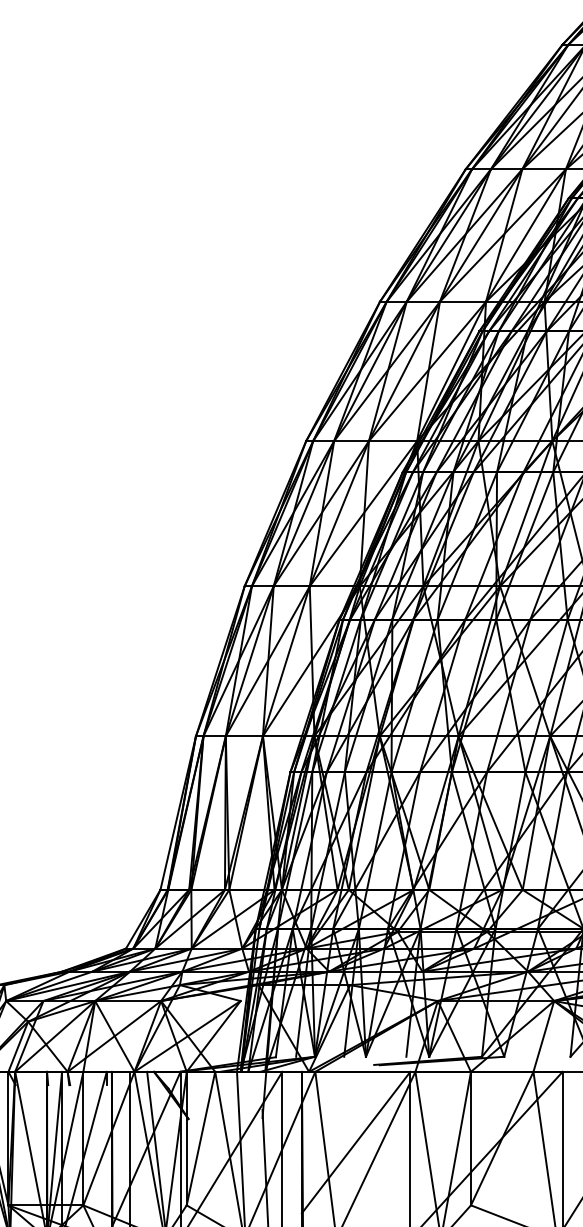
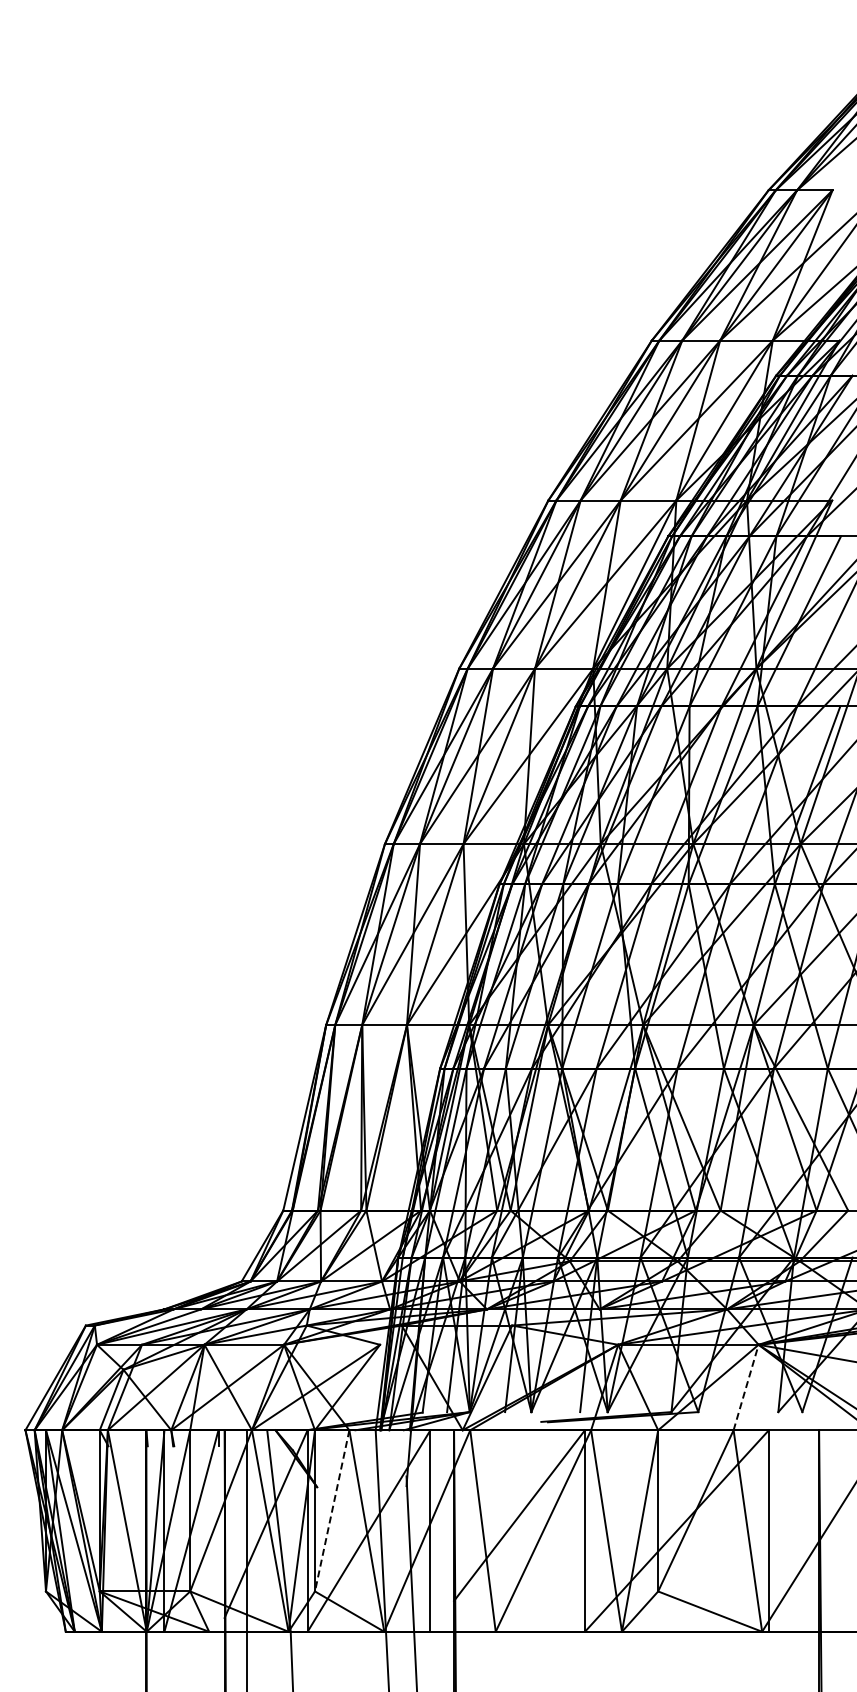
line: (544, 1036) -> (746, 1387), solid -> dashed
line: (201, 1139) -> (332, 1511), solid -> dashed

